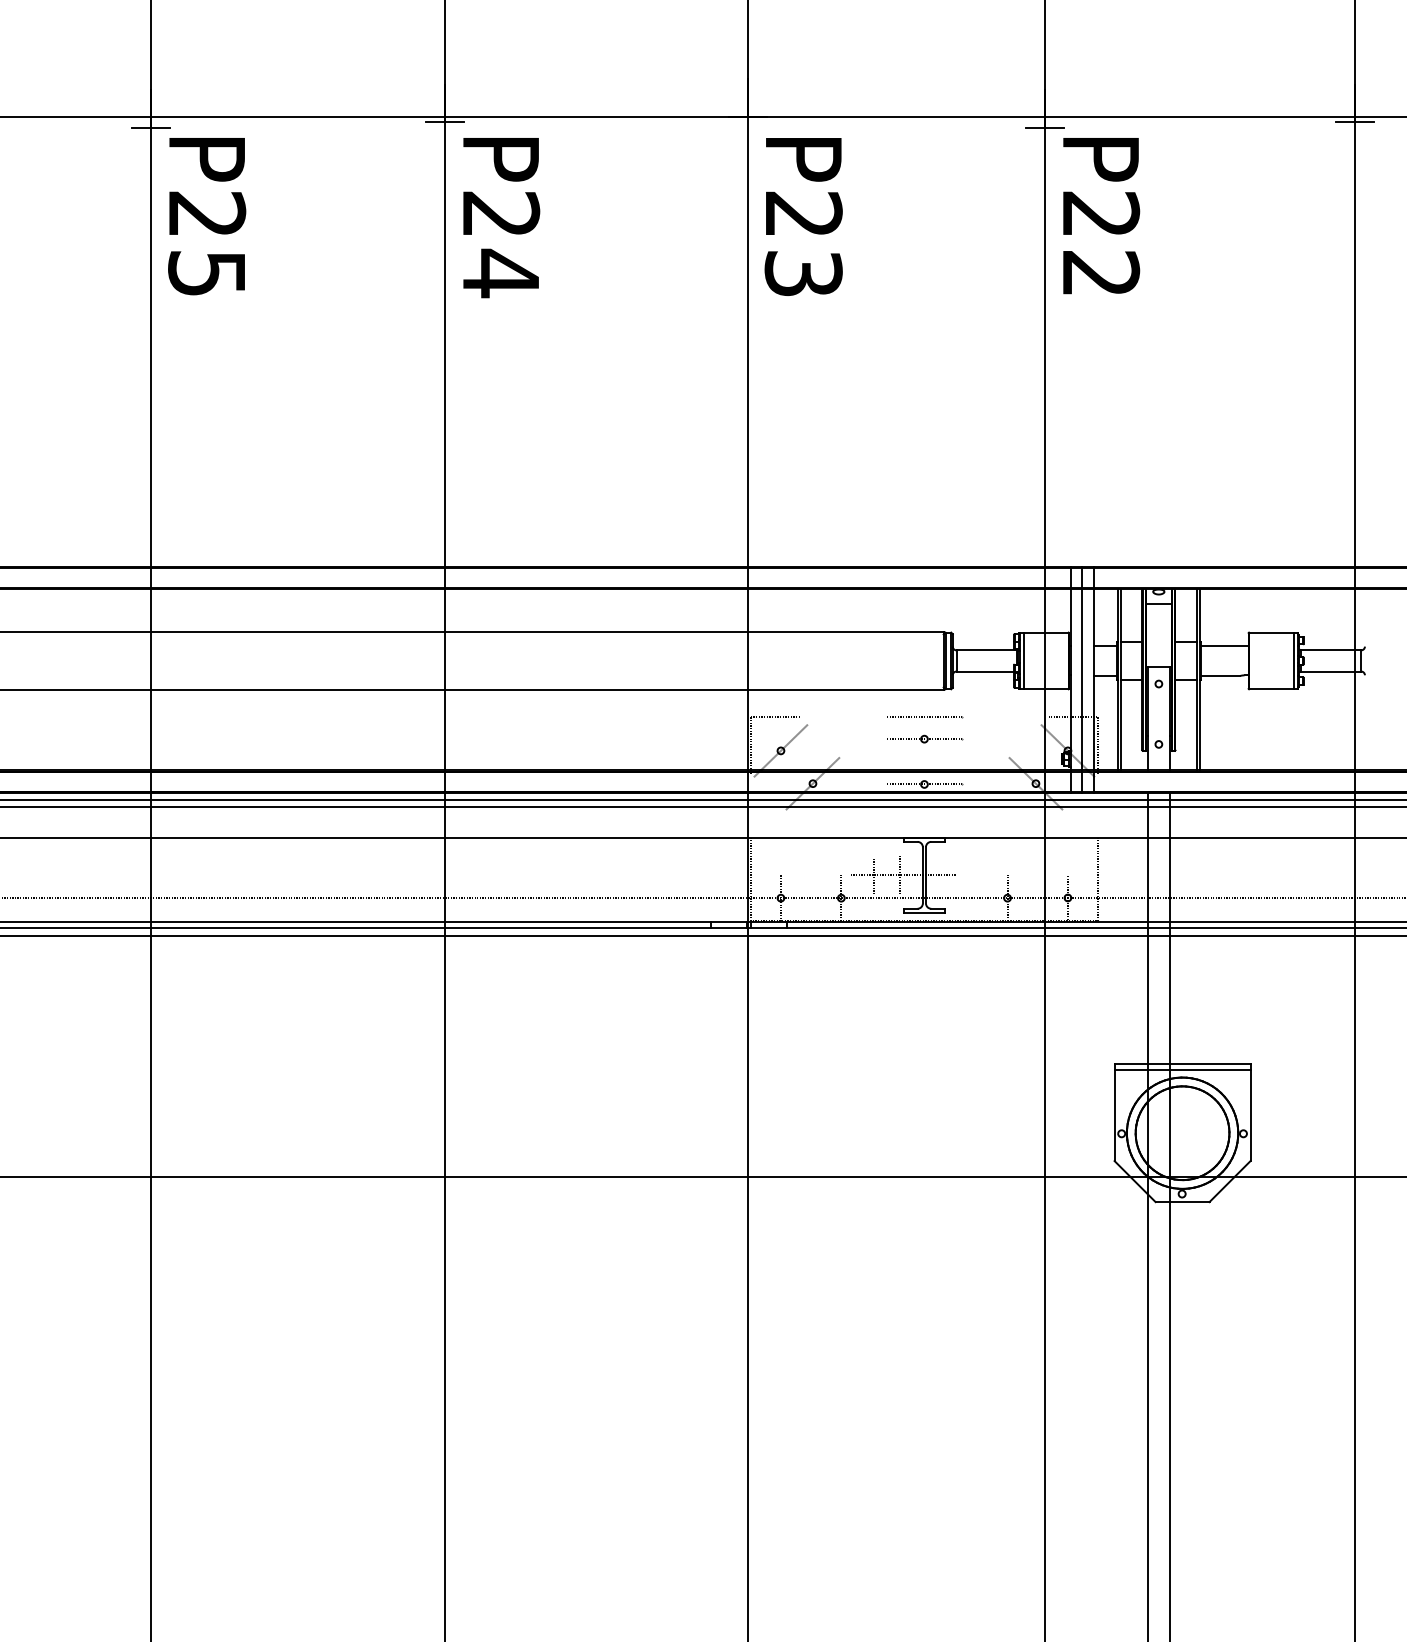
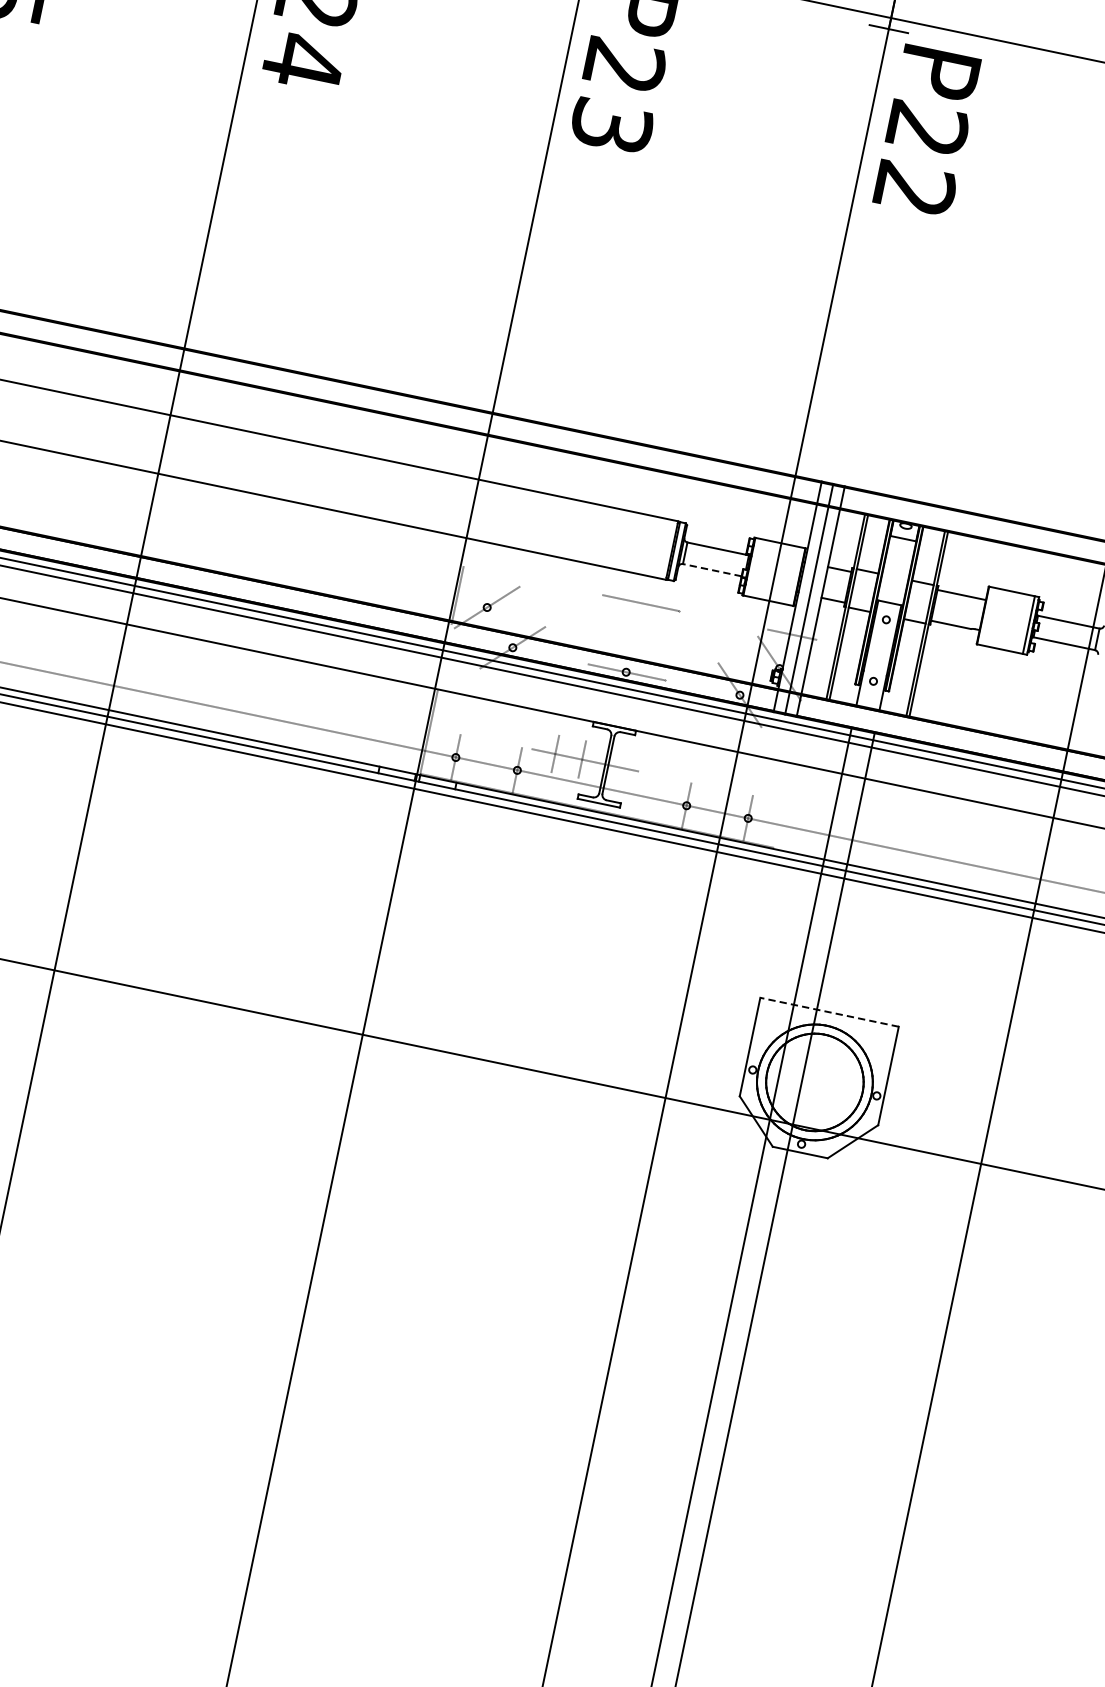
line: (1023, 660) -> (753, 567), removed
line: (985, 671) -> (712, 570), solid -> dashed
line: (775, 716) -> (488, 571), removed
part: (925, 738) -> (637, 625), removed
line: (1098, 745) -> (811, 669), removed
line: (1098, 878) -> (783, 805), removed
line: (1182, 1064) -> (829, 1012), solid -> dashed
line: (1182, 1070) -> (828, 1018), removed

